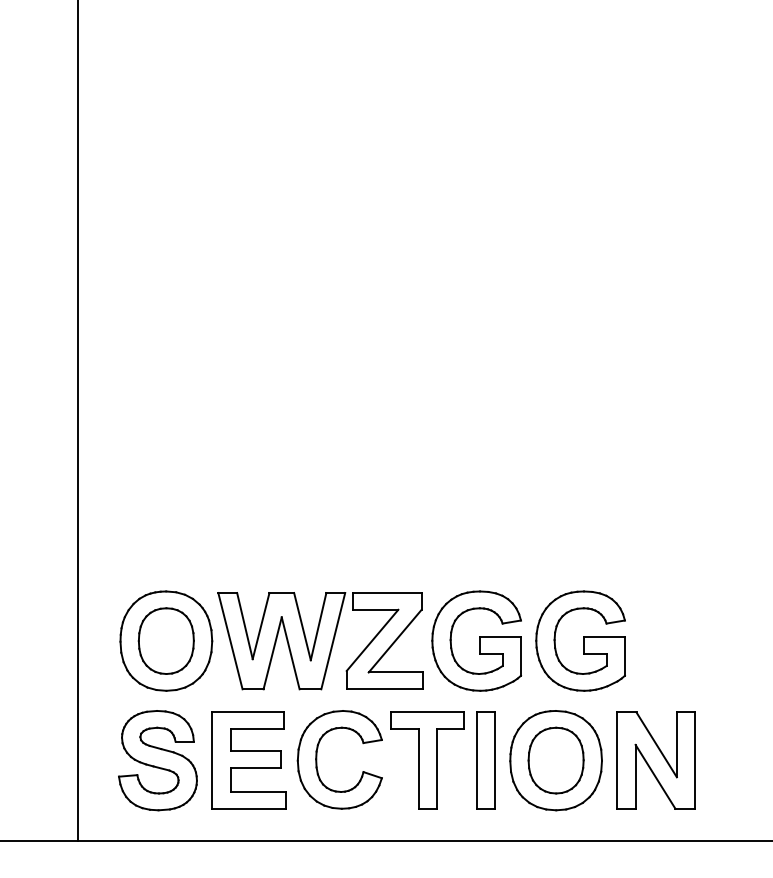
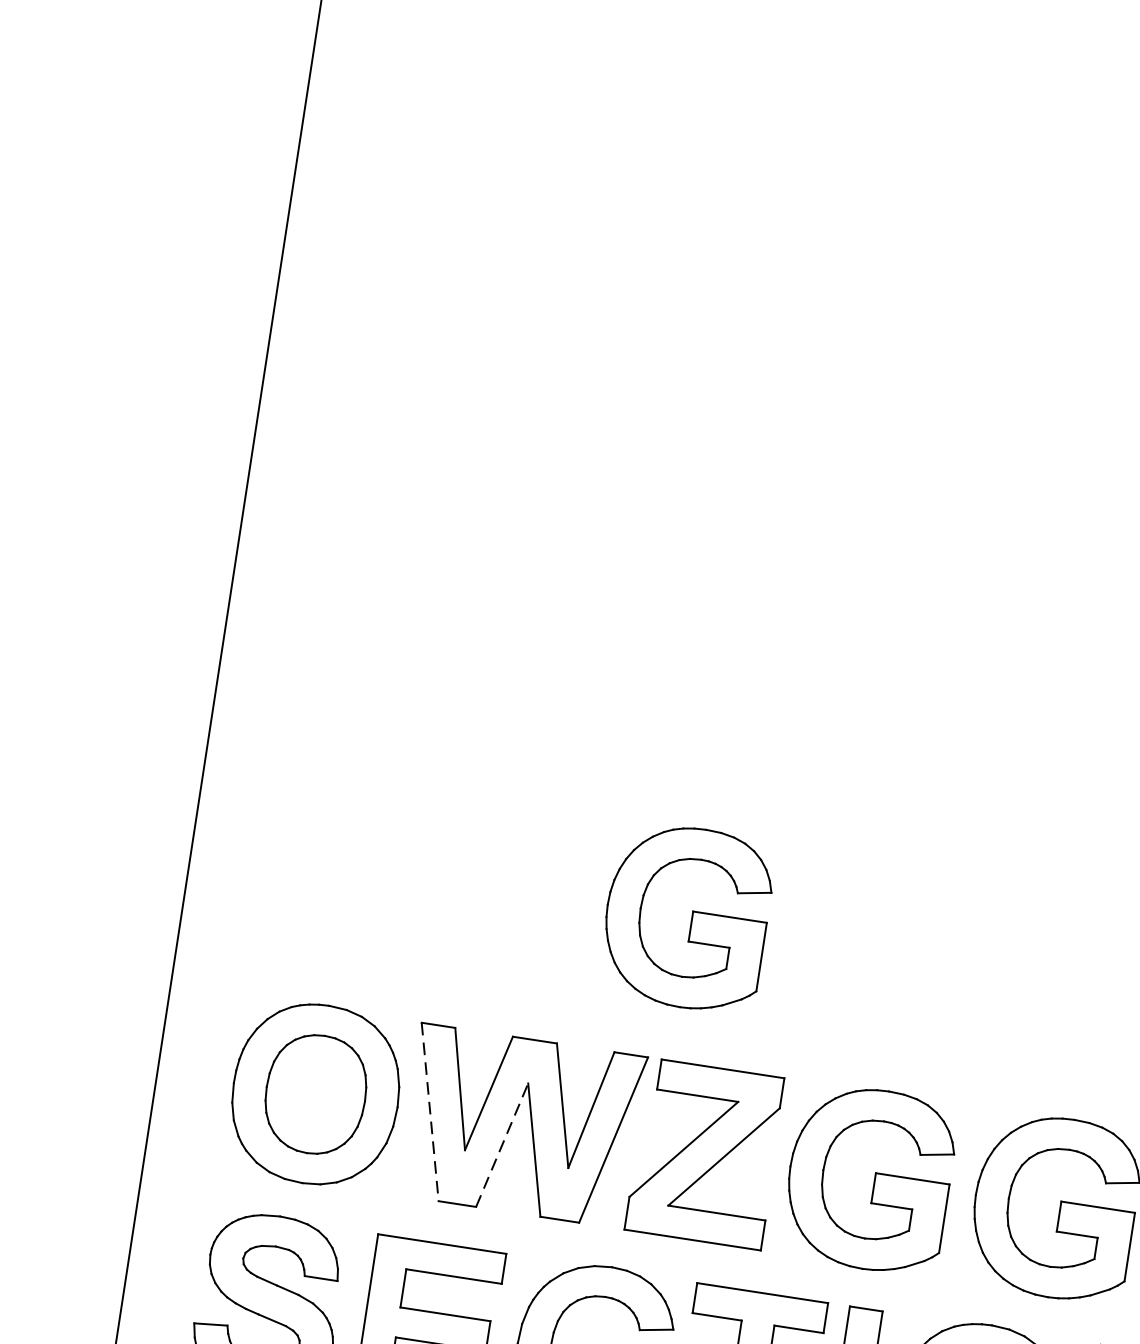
part: (354, 512) -> (686, 916), added
line: (230, 641) -> (430, 1112), solid -> dashed
line: (272, 652) -> (502, 1143), solid -> dashed

